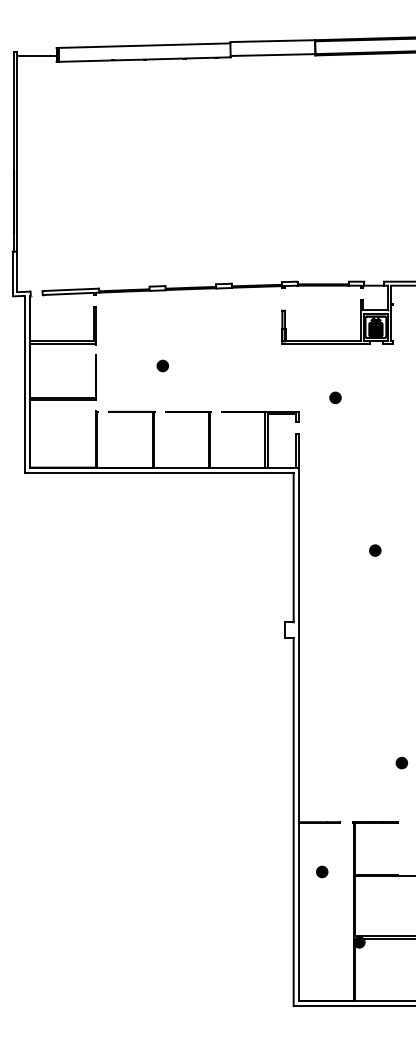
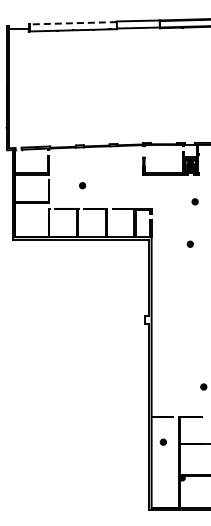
line: (142, 46) -> (72, 23), solid -> dashed
part: (334, 397) -> (194, 201), moved
part: (373, 549) -> (189, 243), moved

